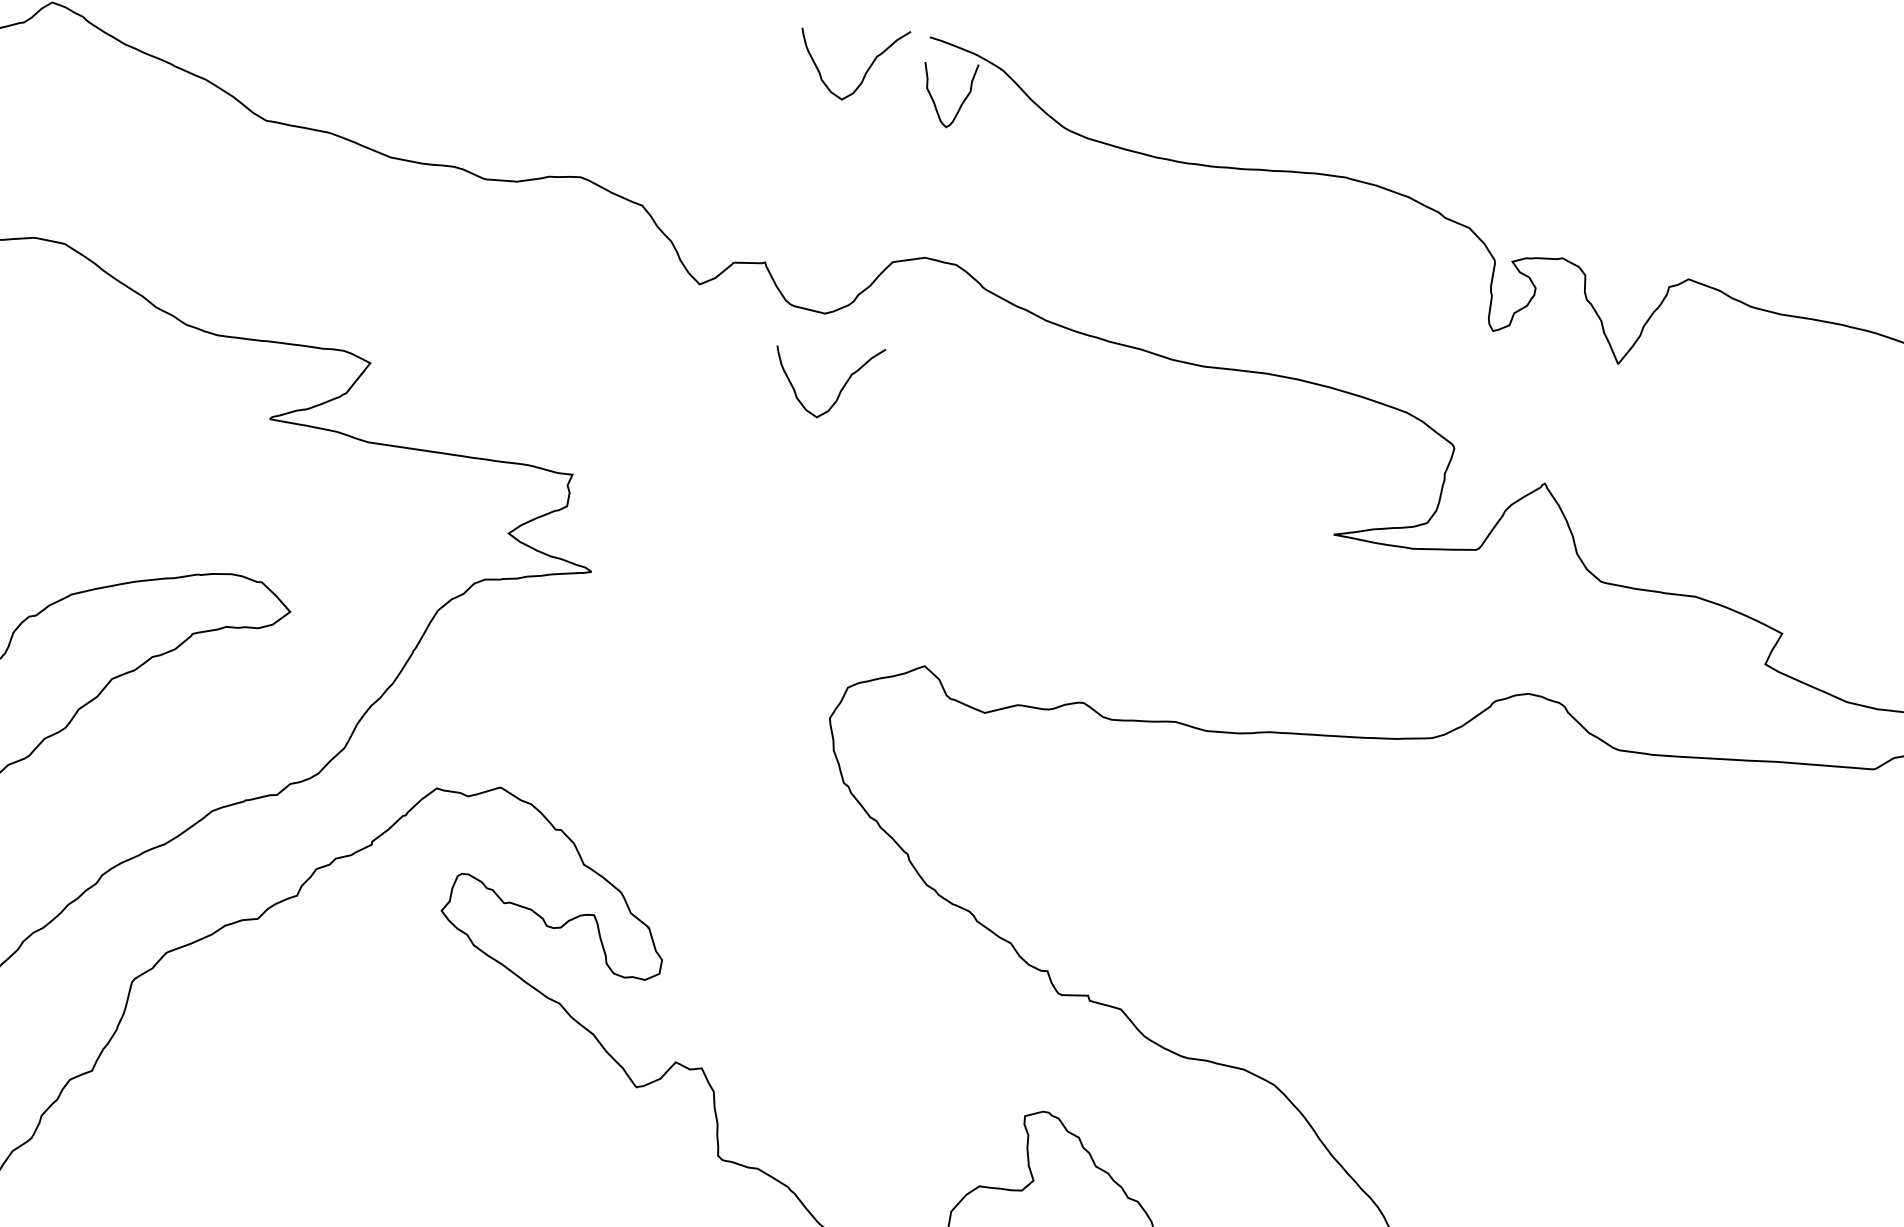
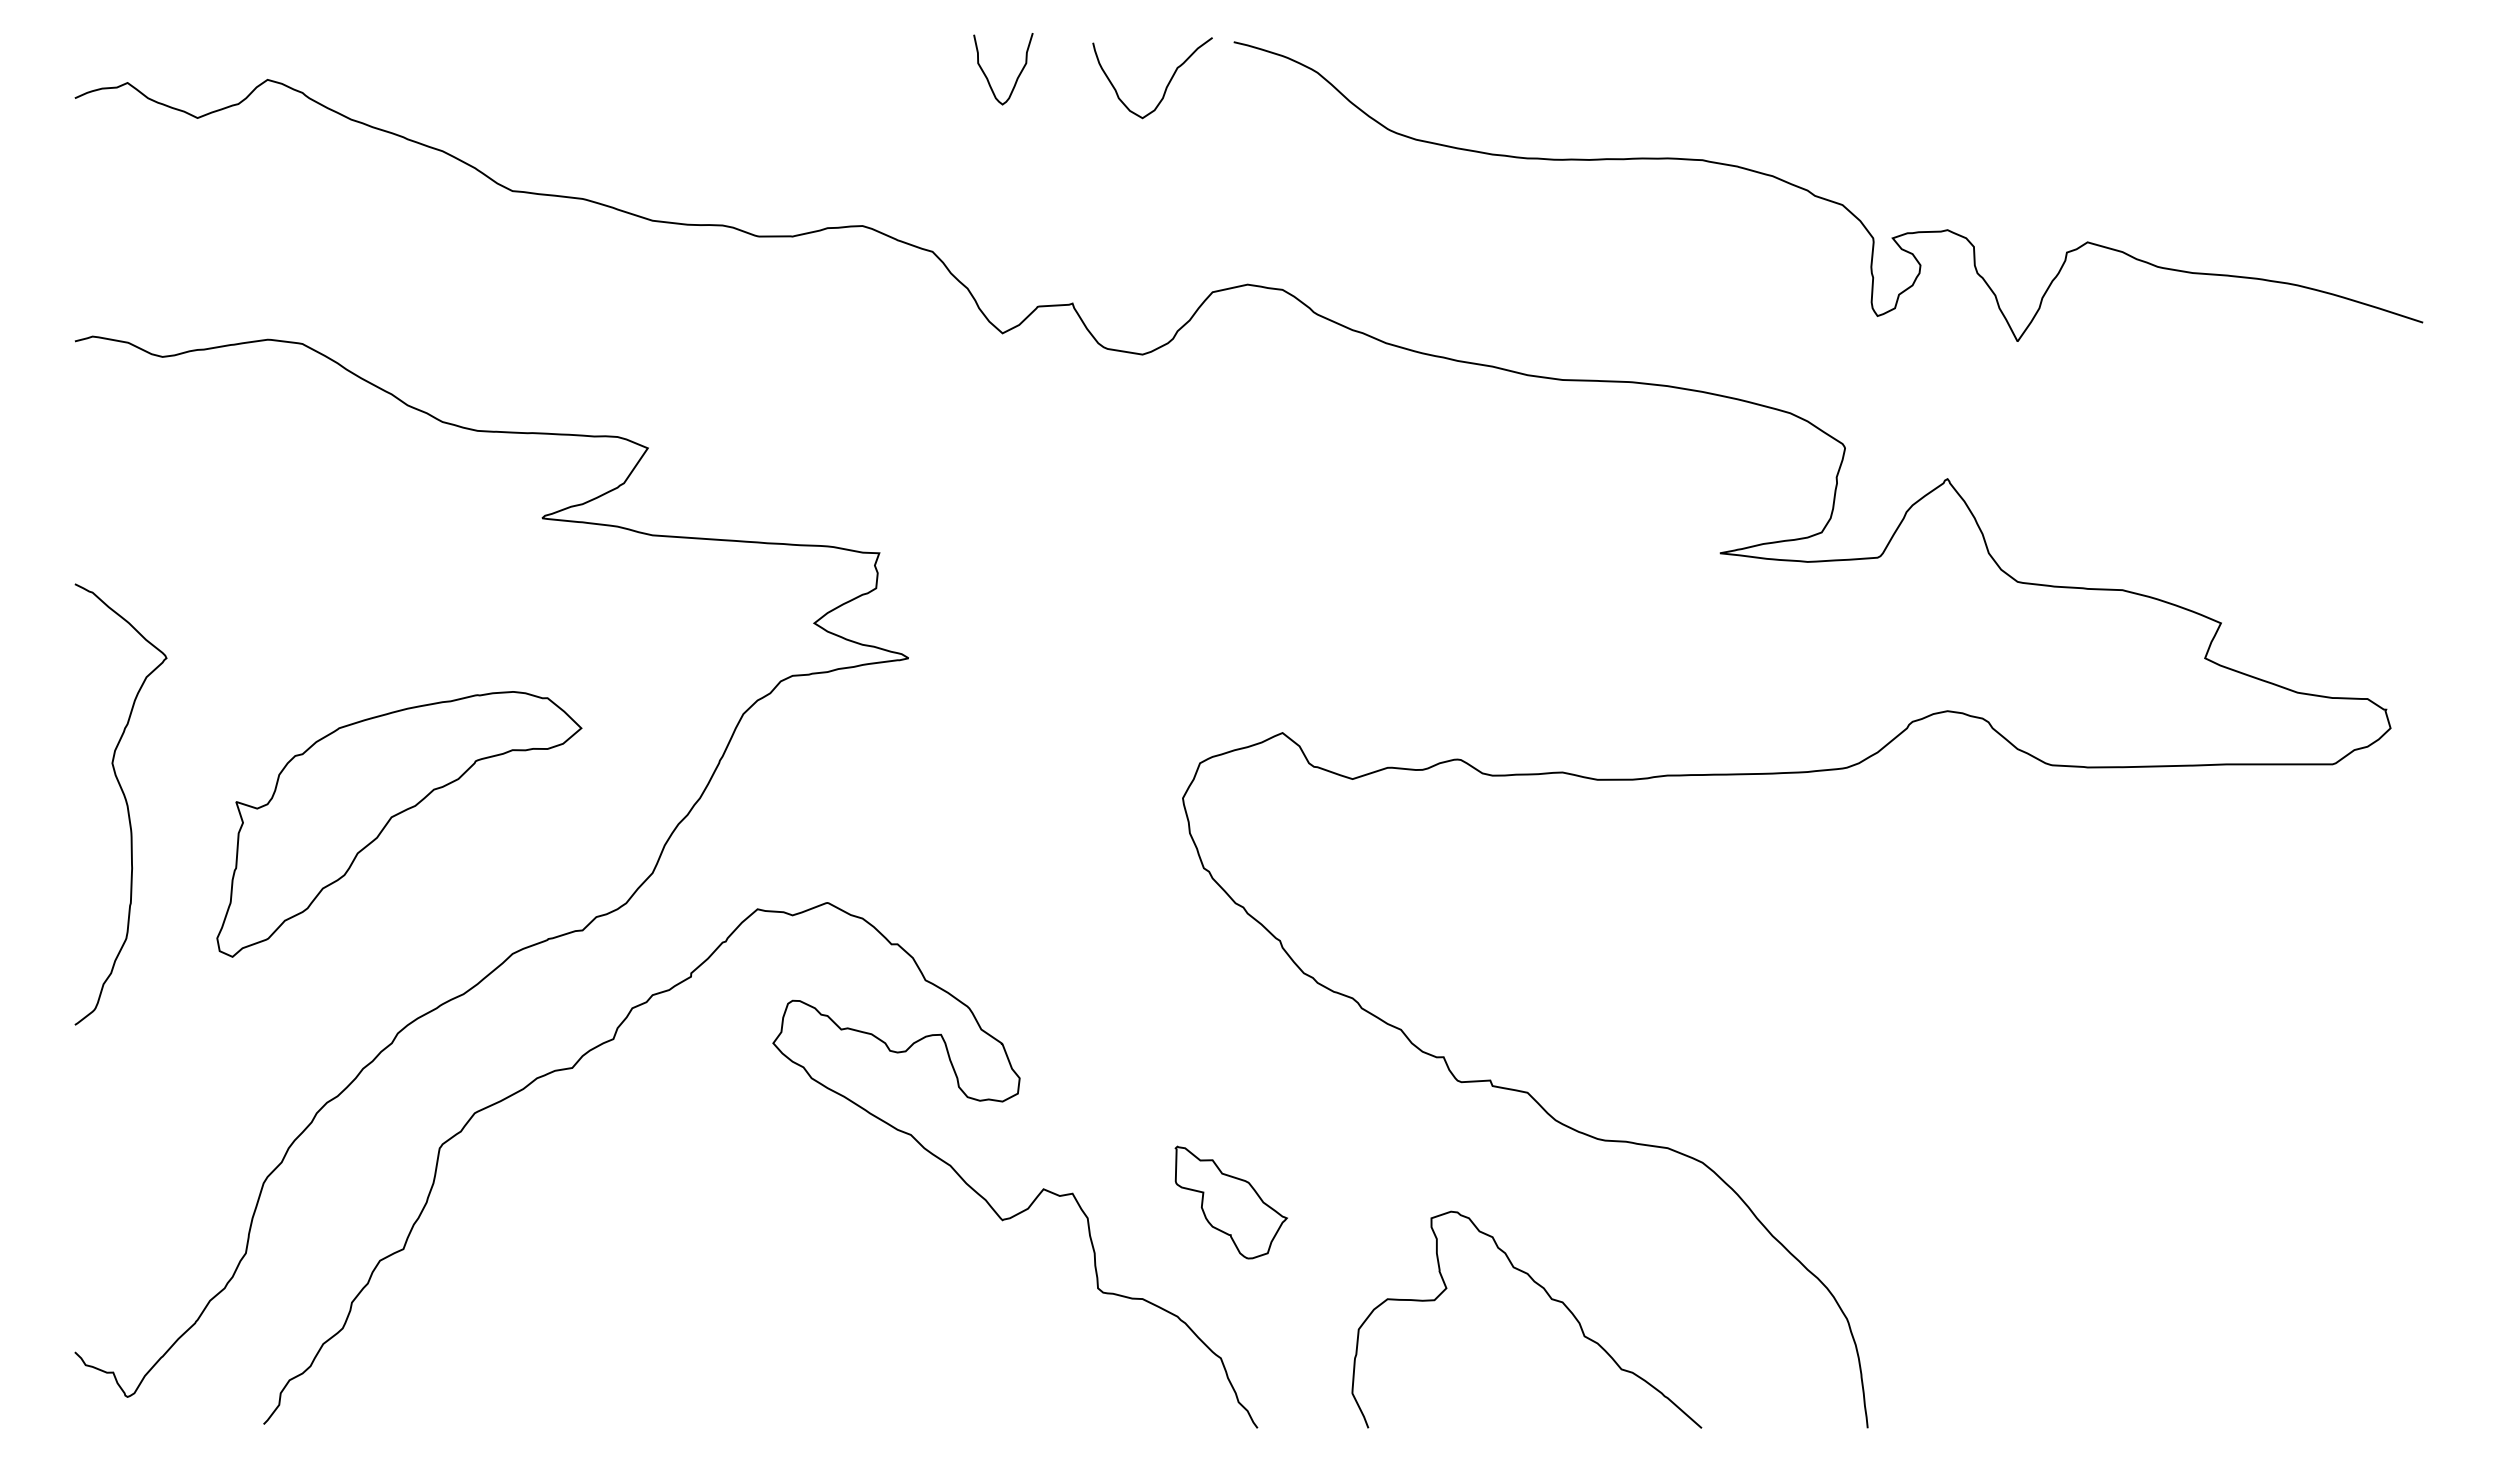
curve: (961, 102) -> (1017, 76), moved
curve: (840, 389) -> (1166, 436), removed
part: (844, 1087) -> (1230, 1202), added

